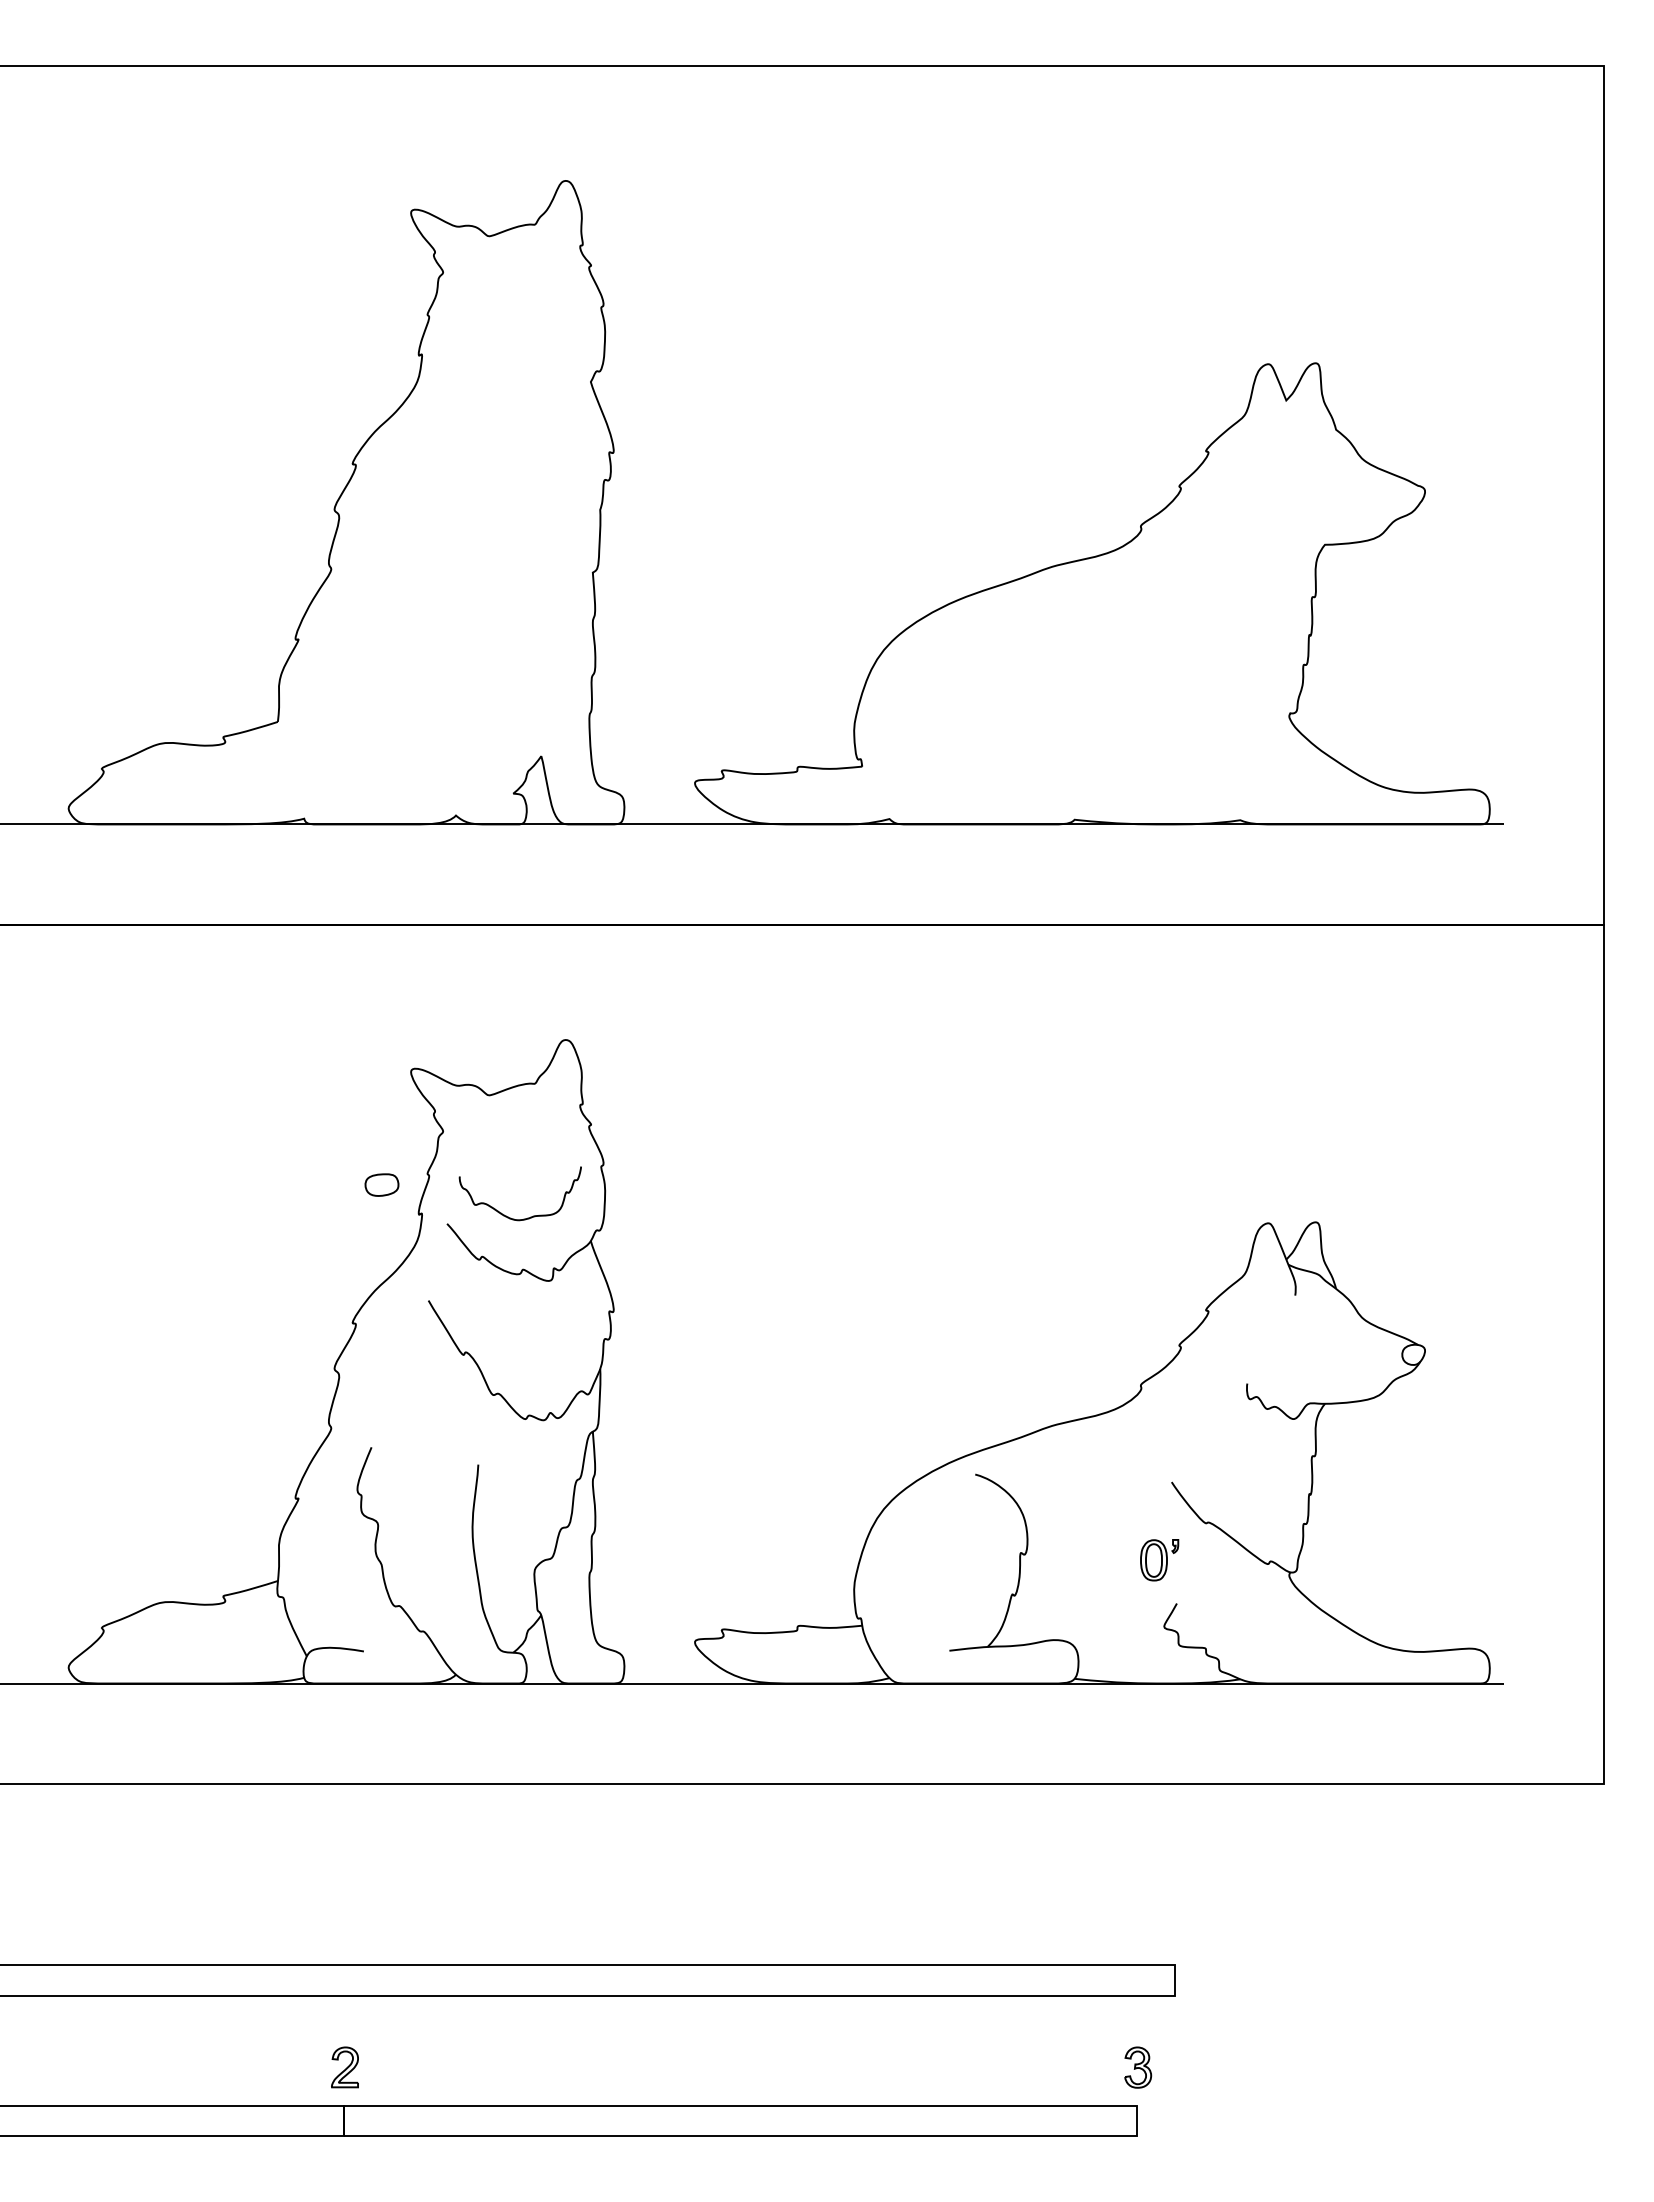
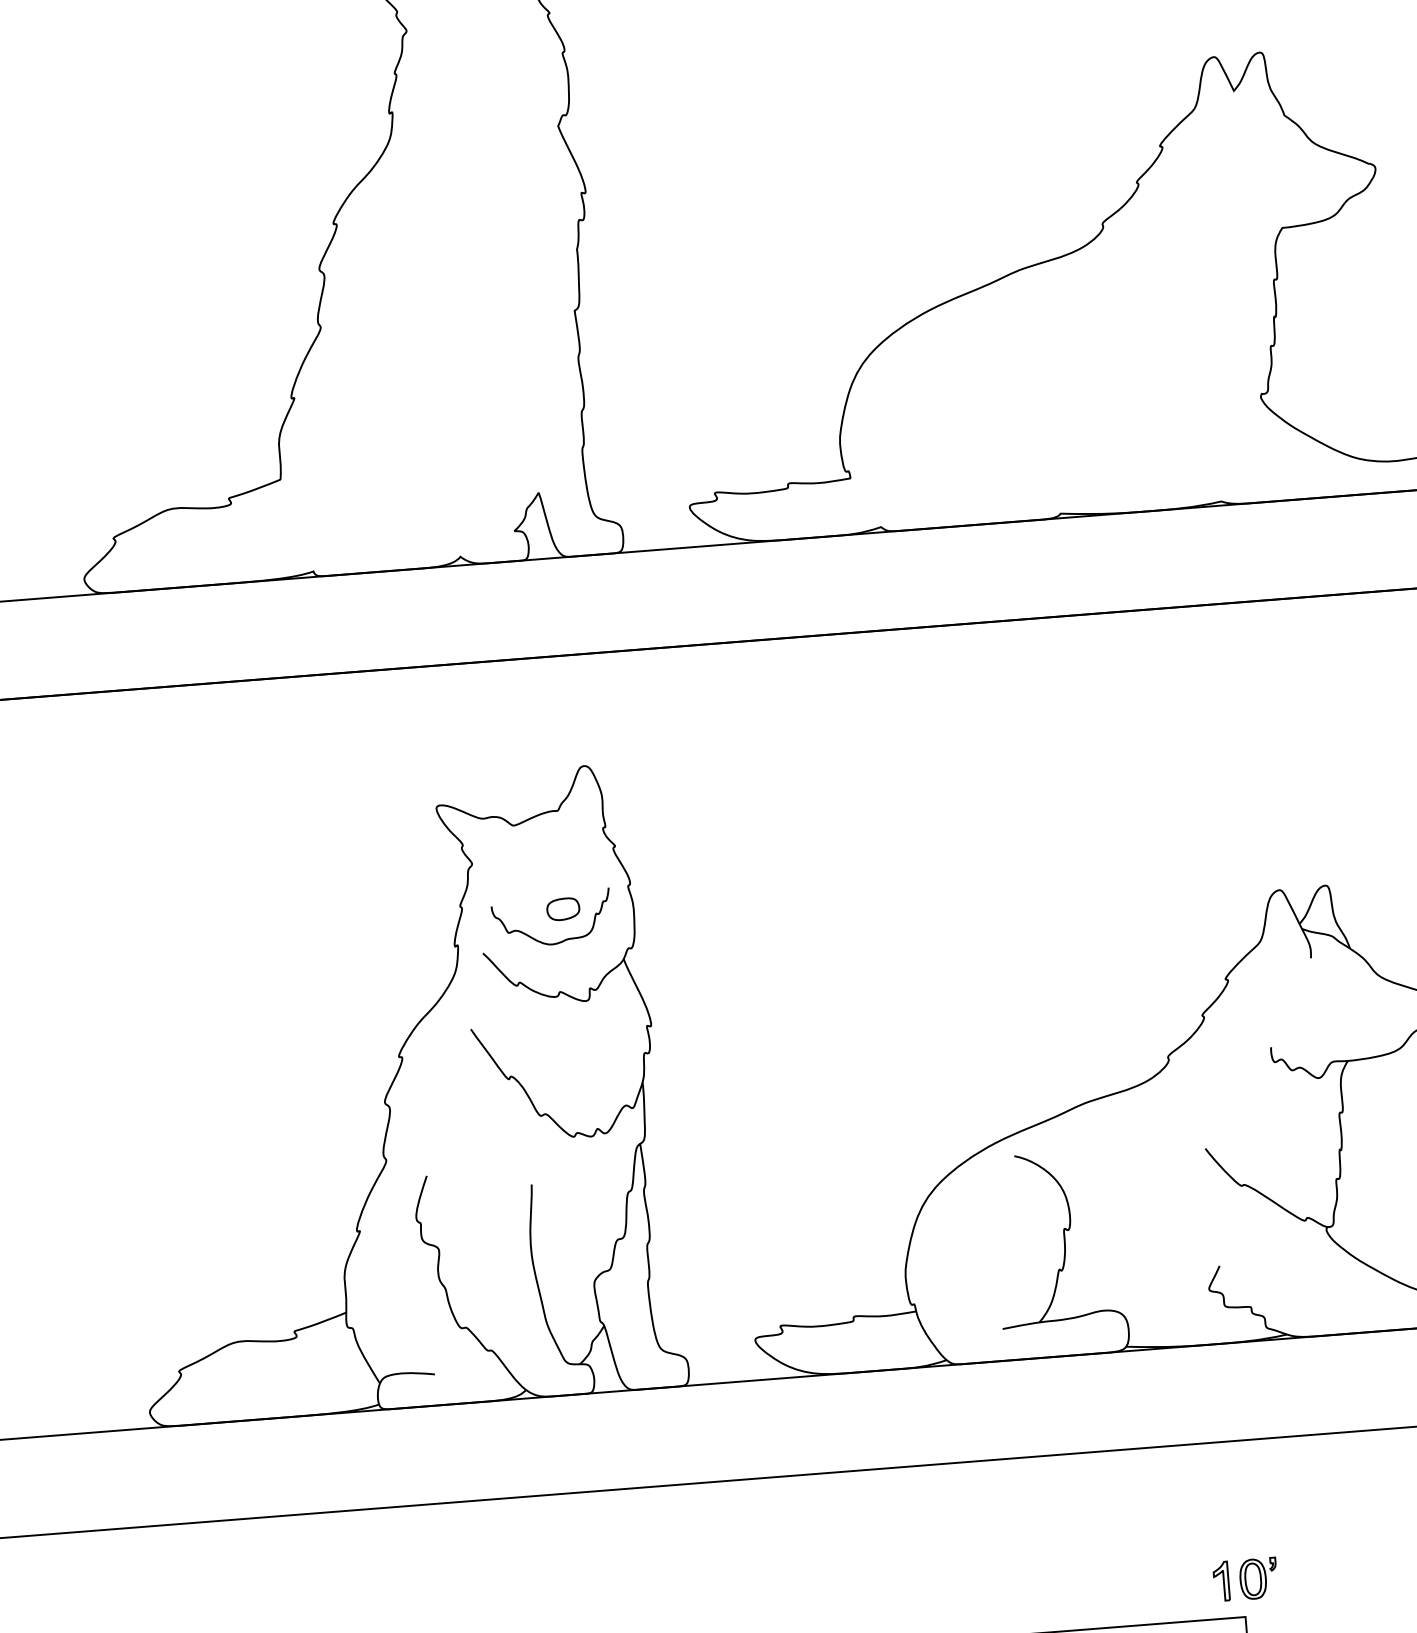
part: (381, 1184) -> (562, 908), moved
part: (1159, 1560) -> (1258, 1578), moved
part: (1153, 1926) -> (1221, 1580), added

